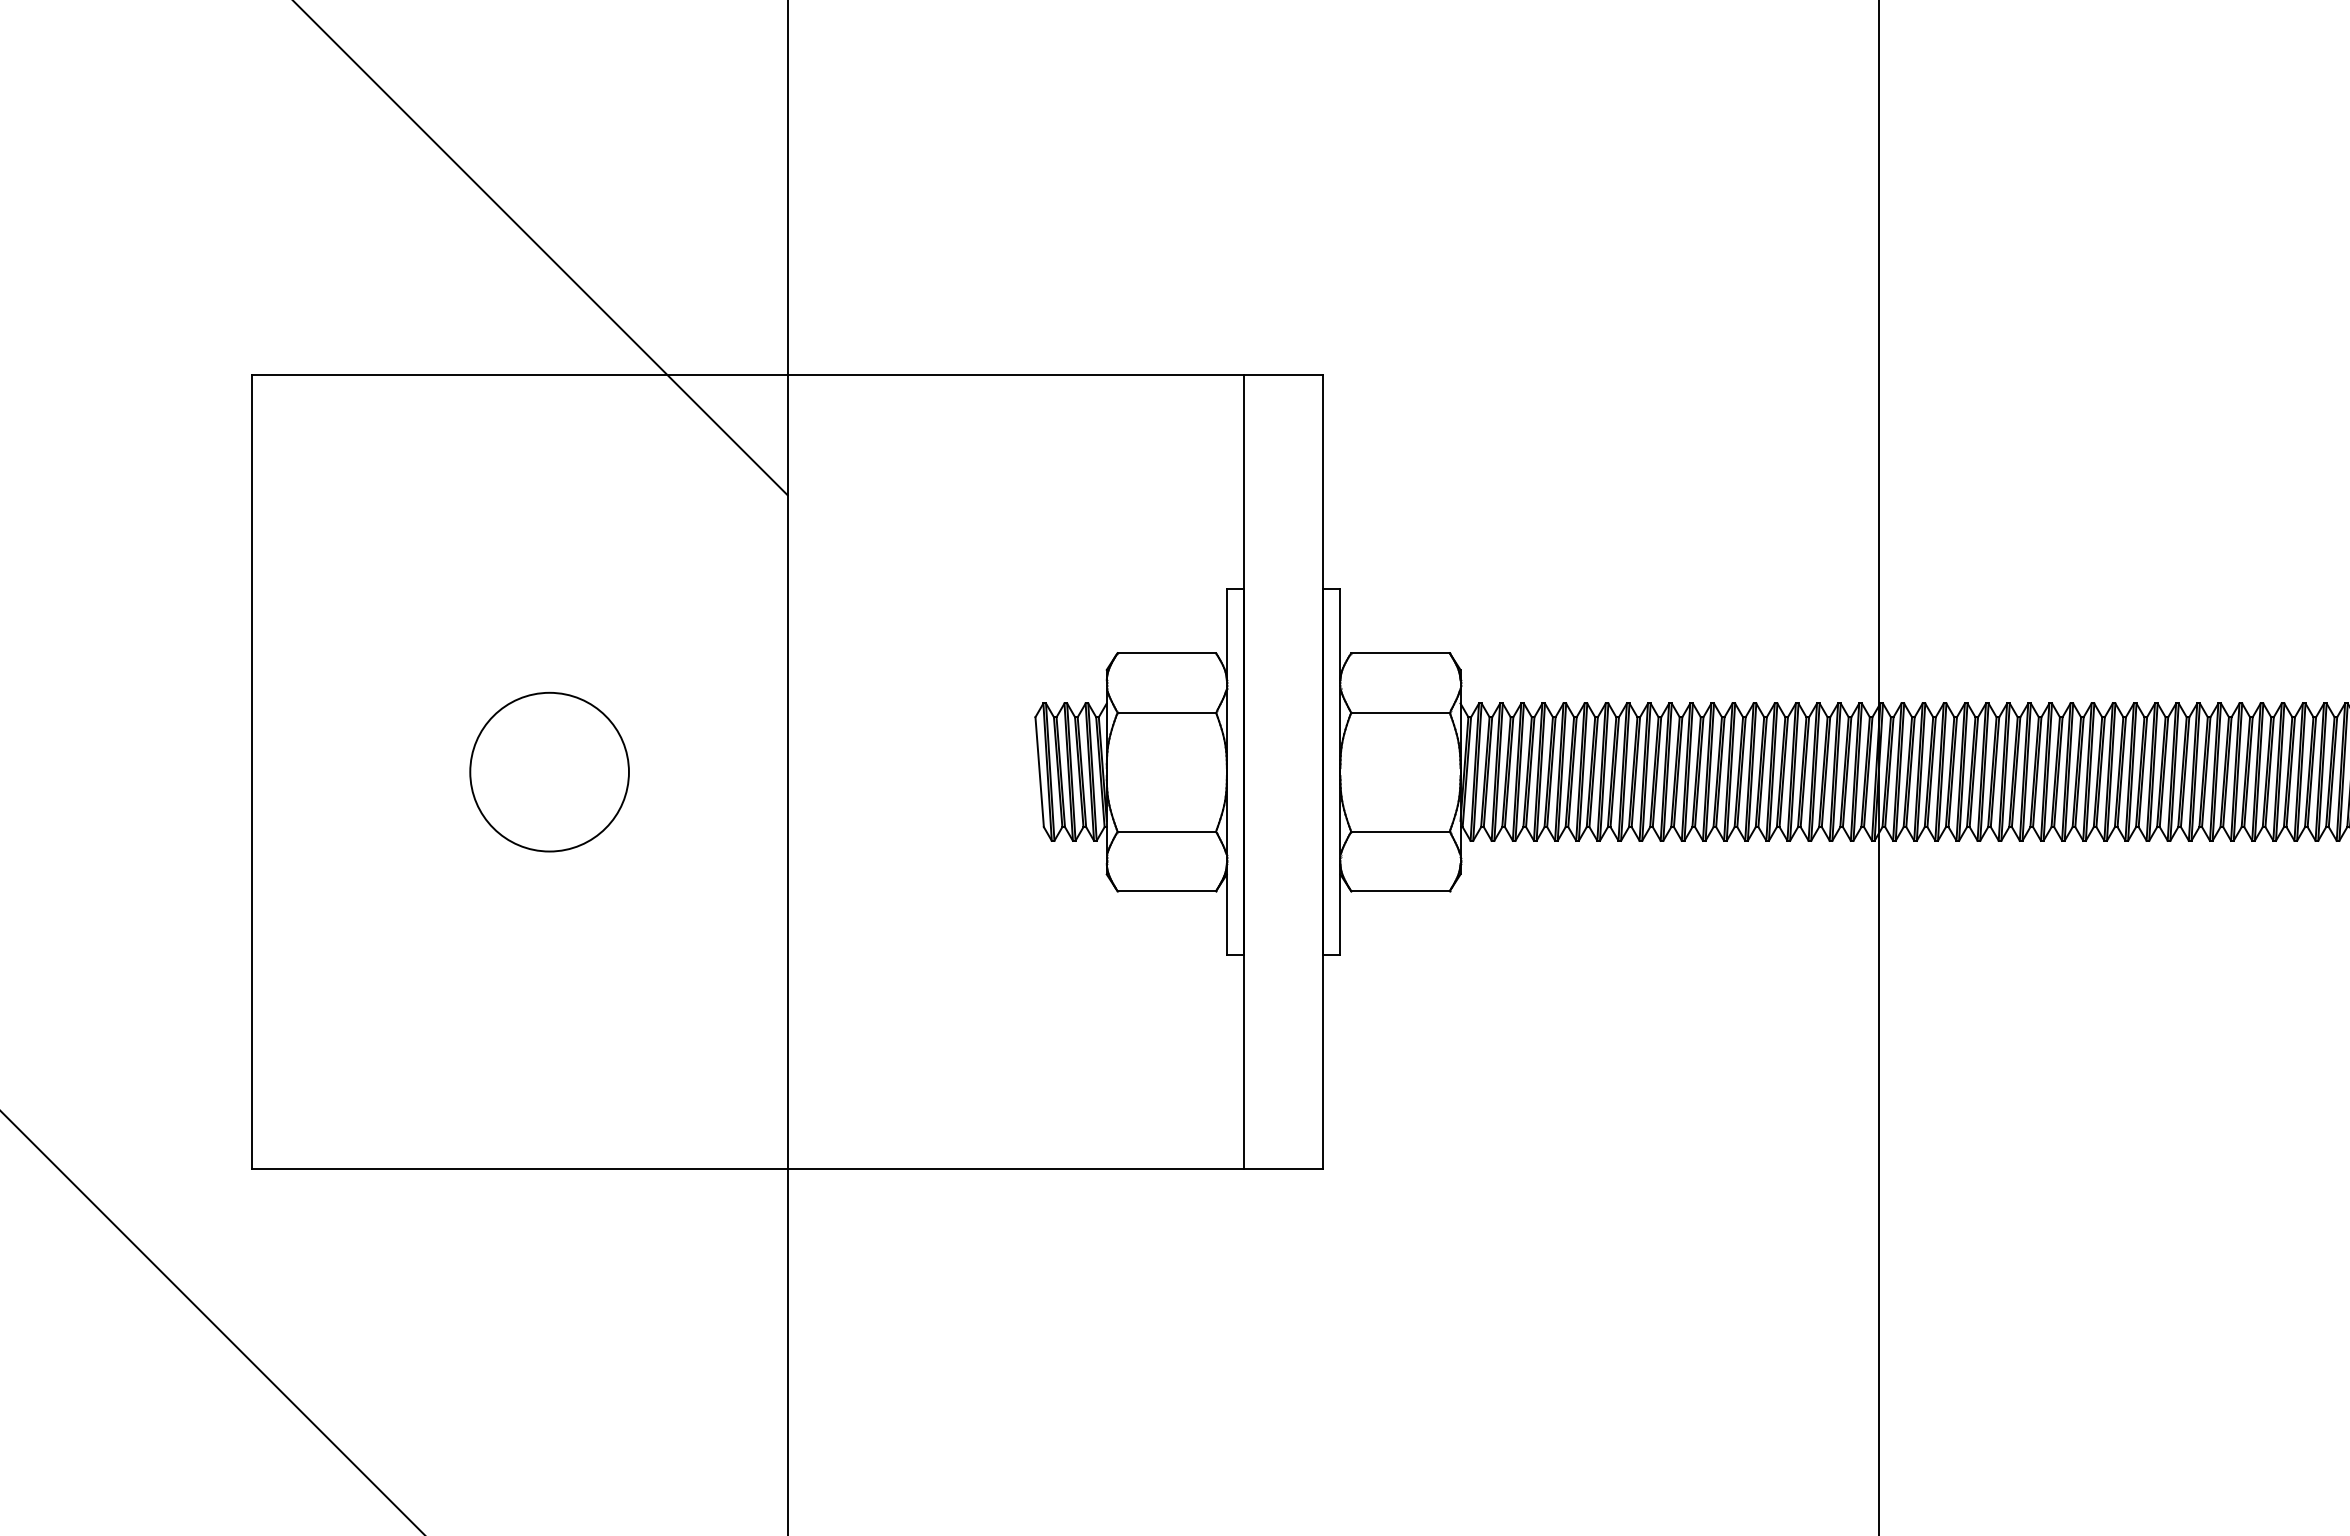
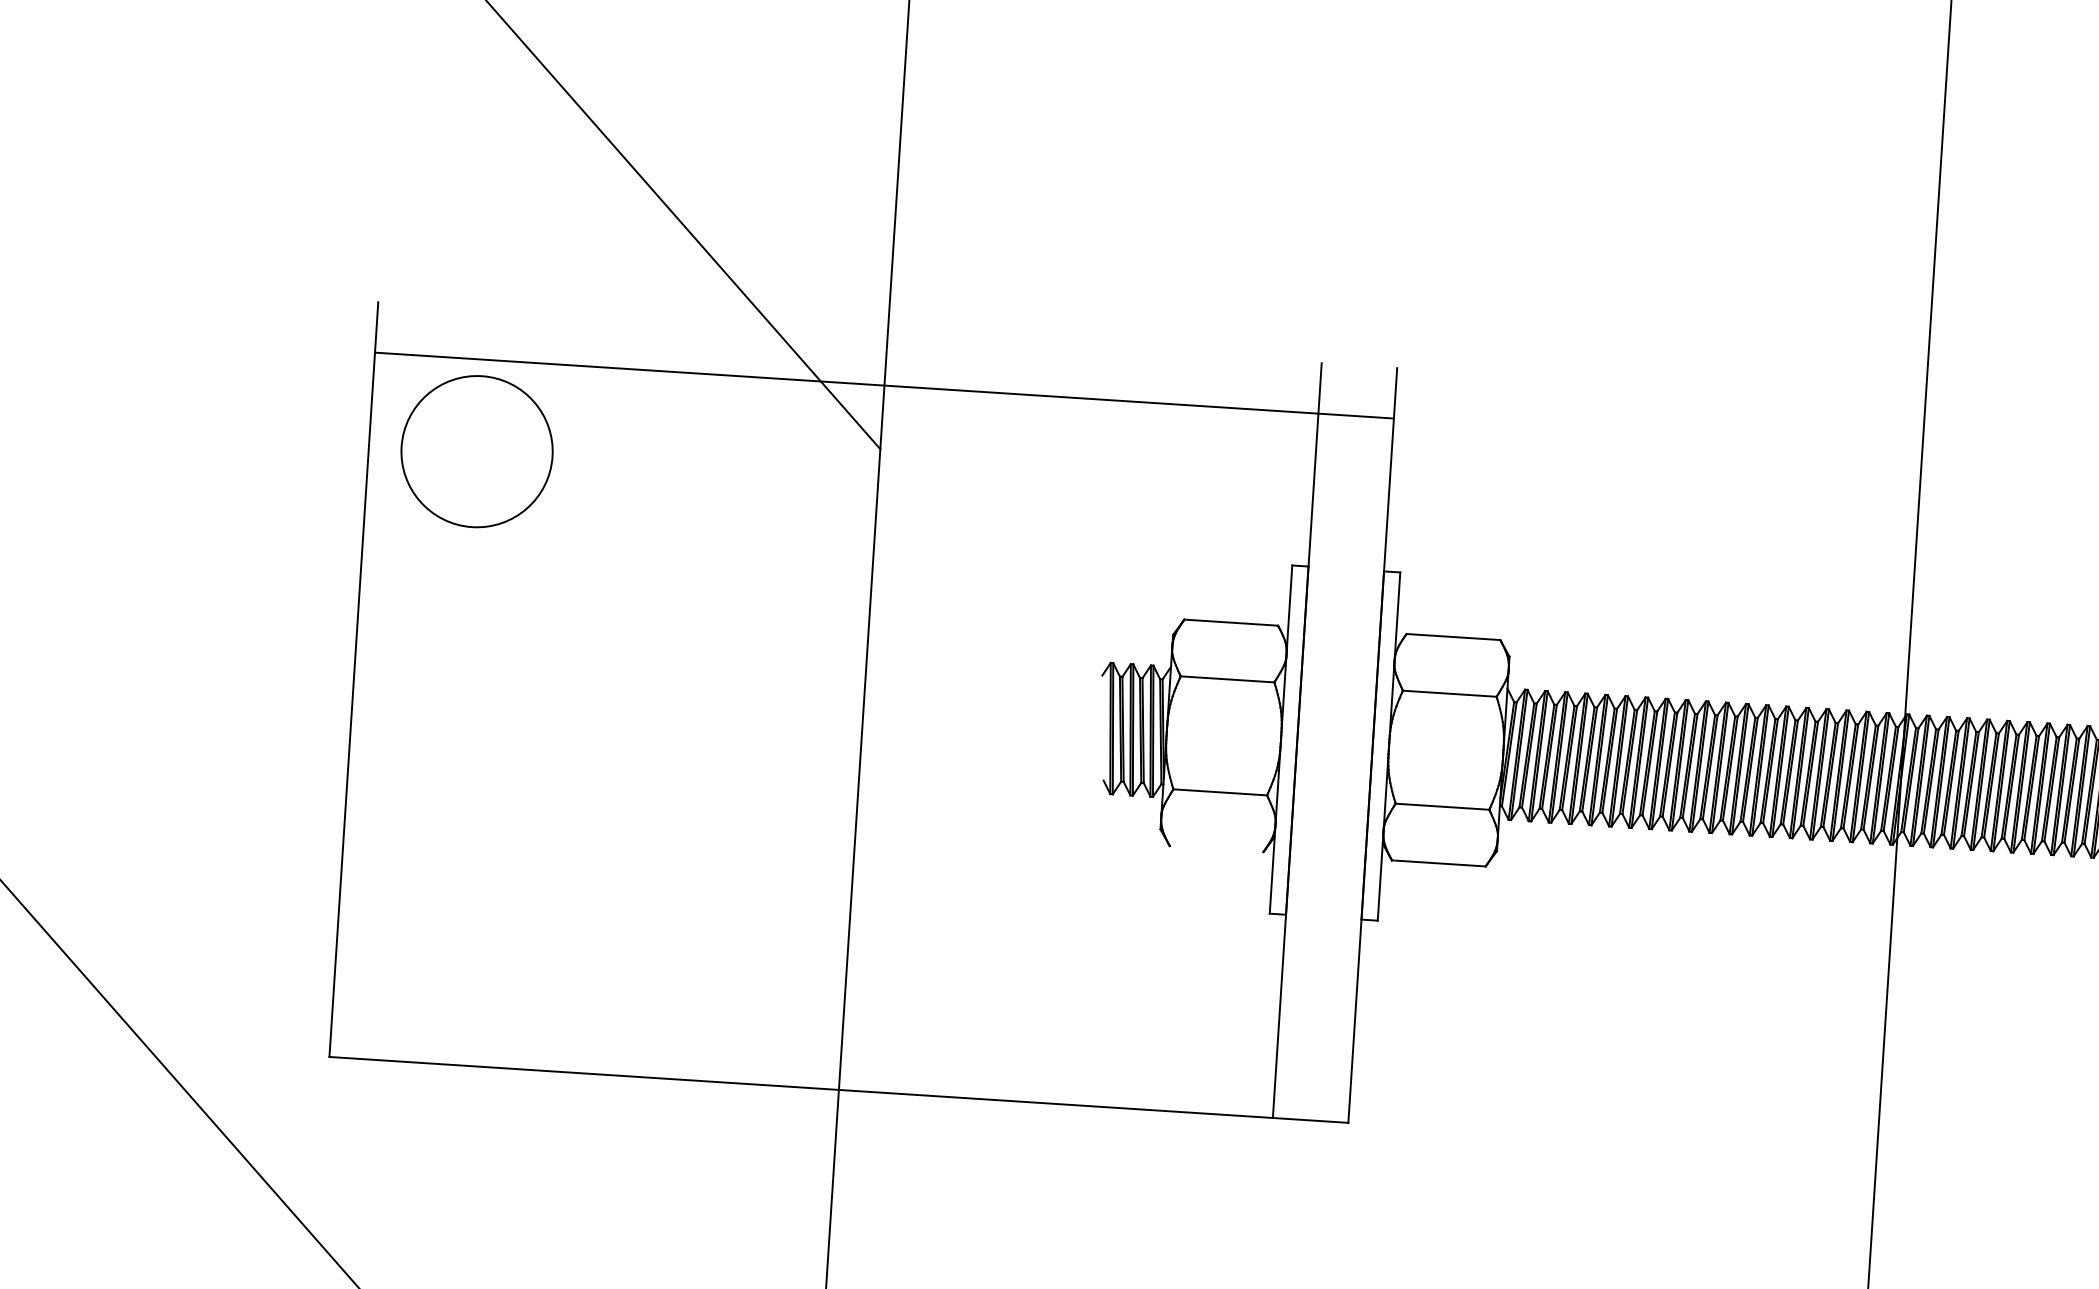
line: (787, 375) -> (884, 385), moved
circle: (549, 771) -> (476, 451), moved
line: (1039, 772) -> (1102, 728), removed
line: (1166, 891) -> (1216, 849), removed

